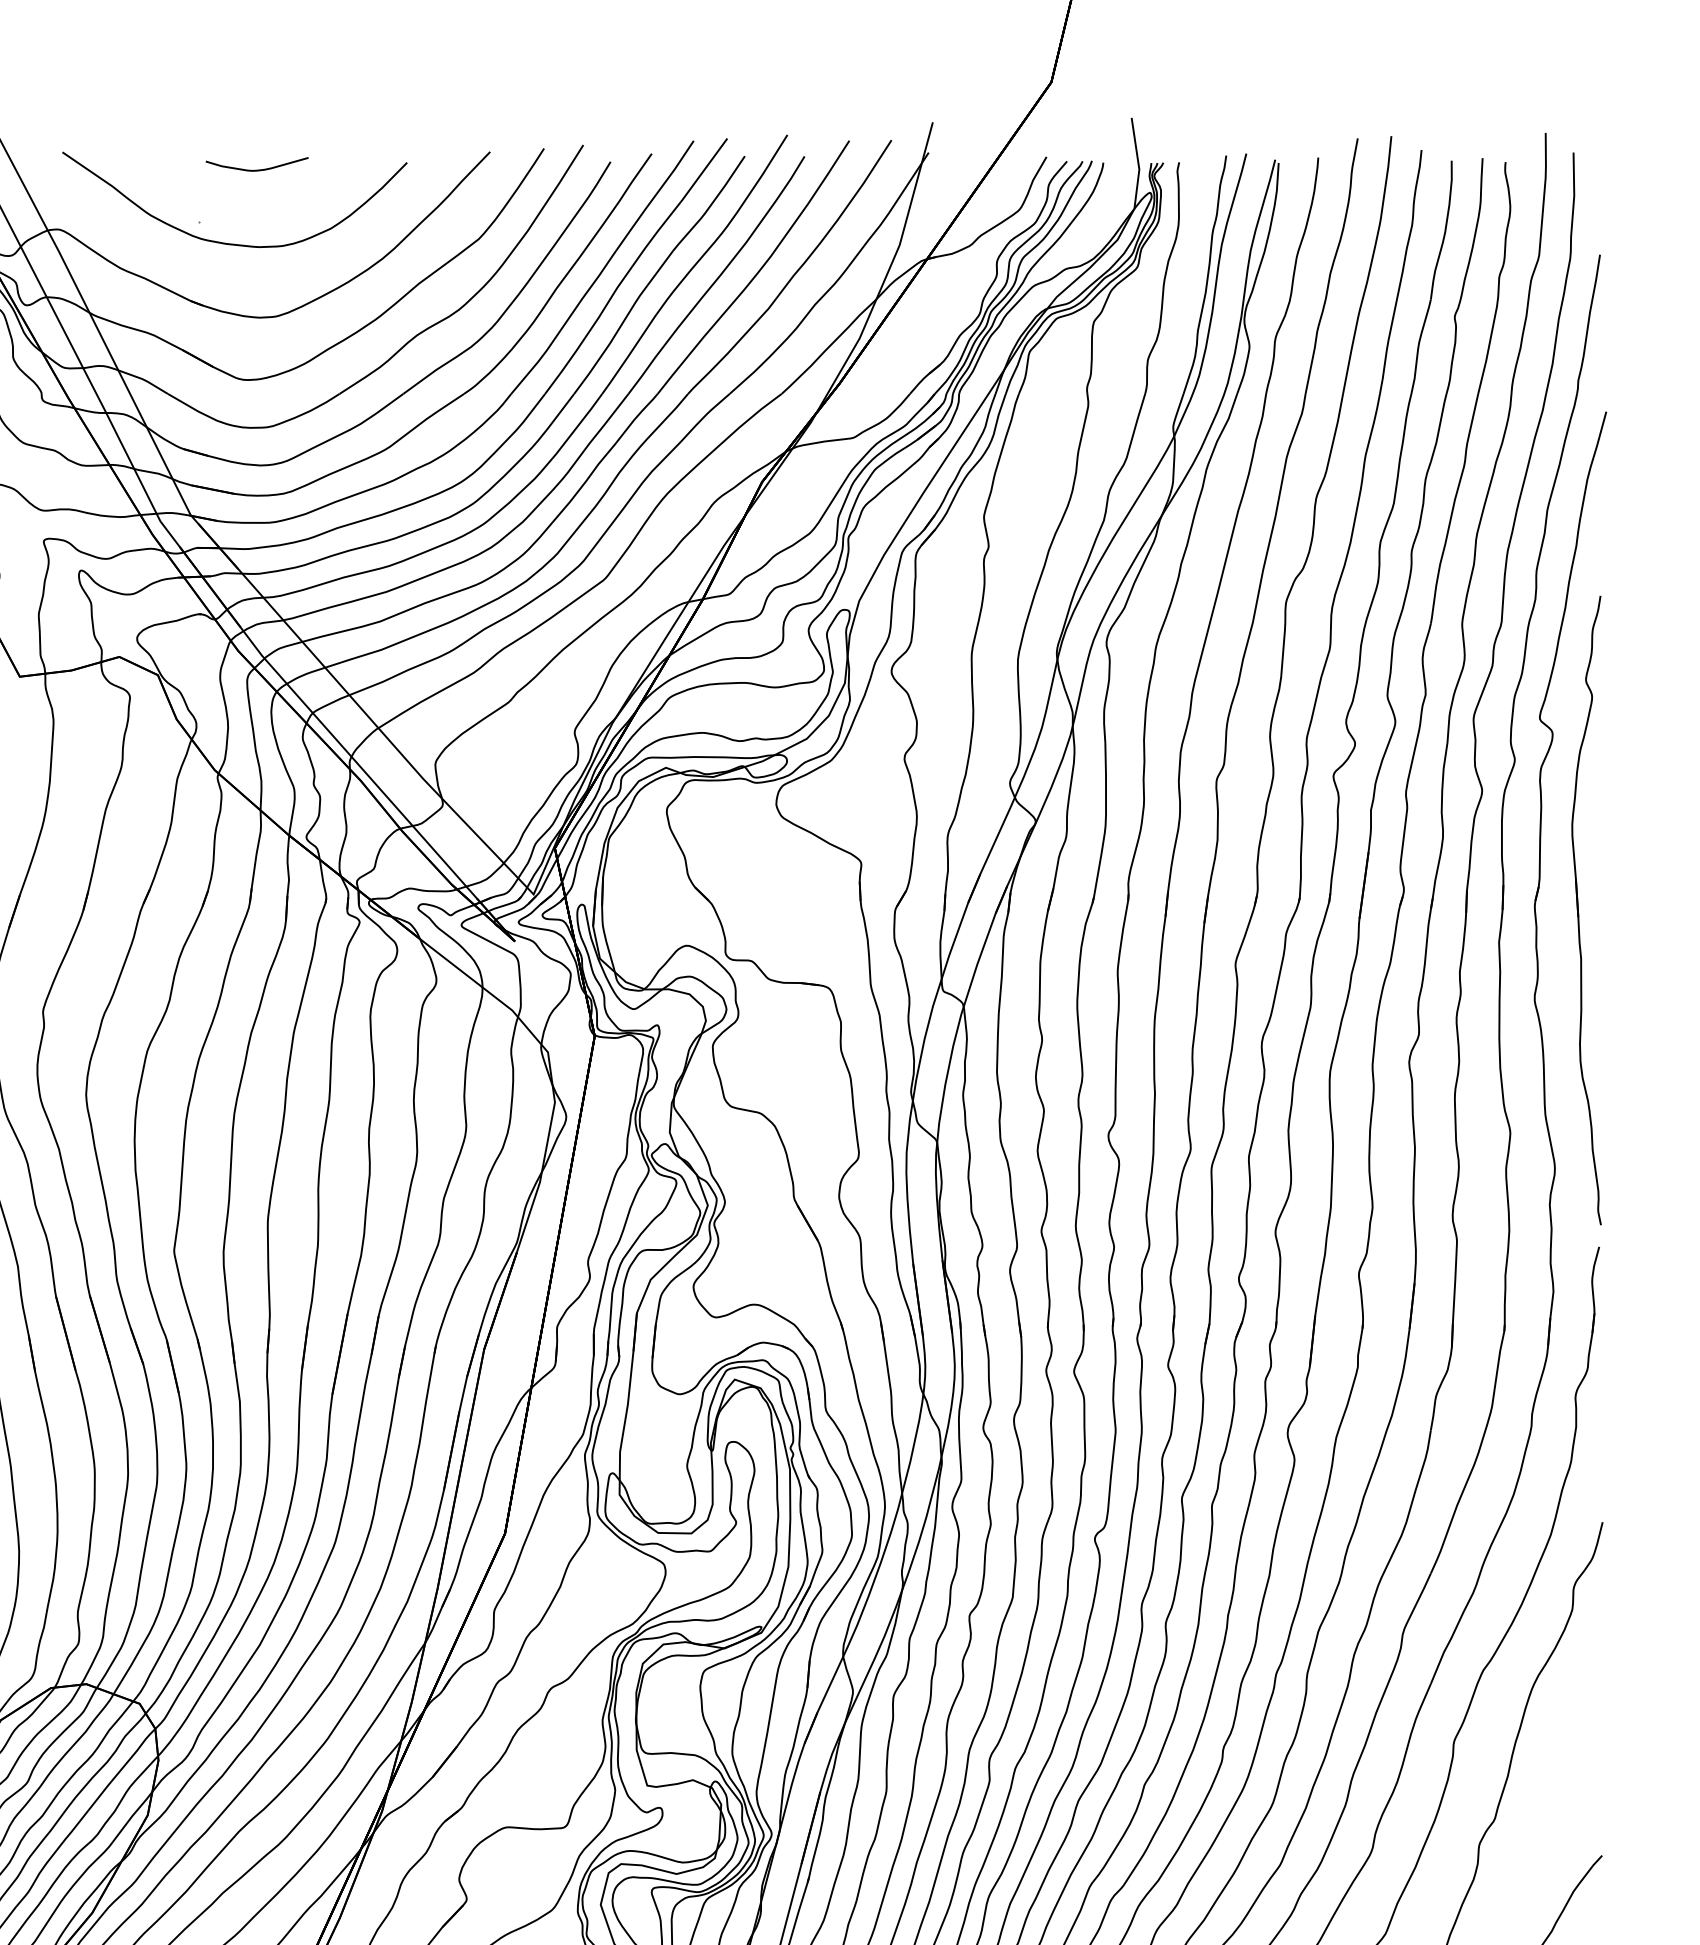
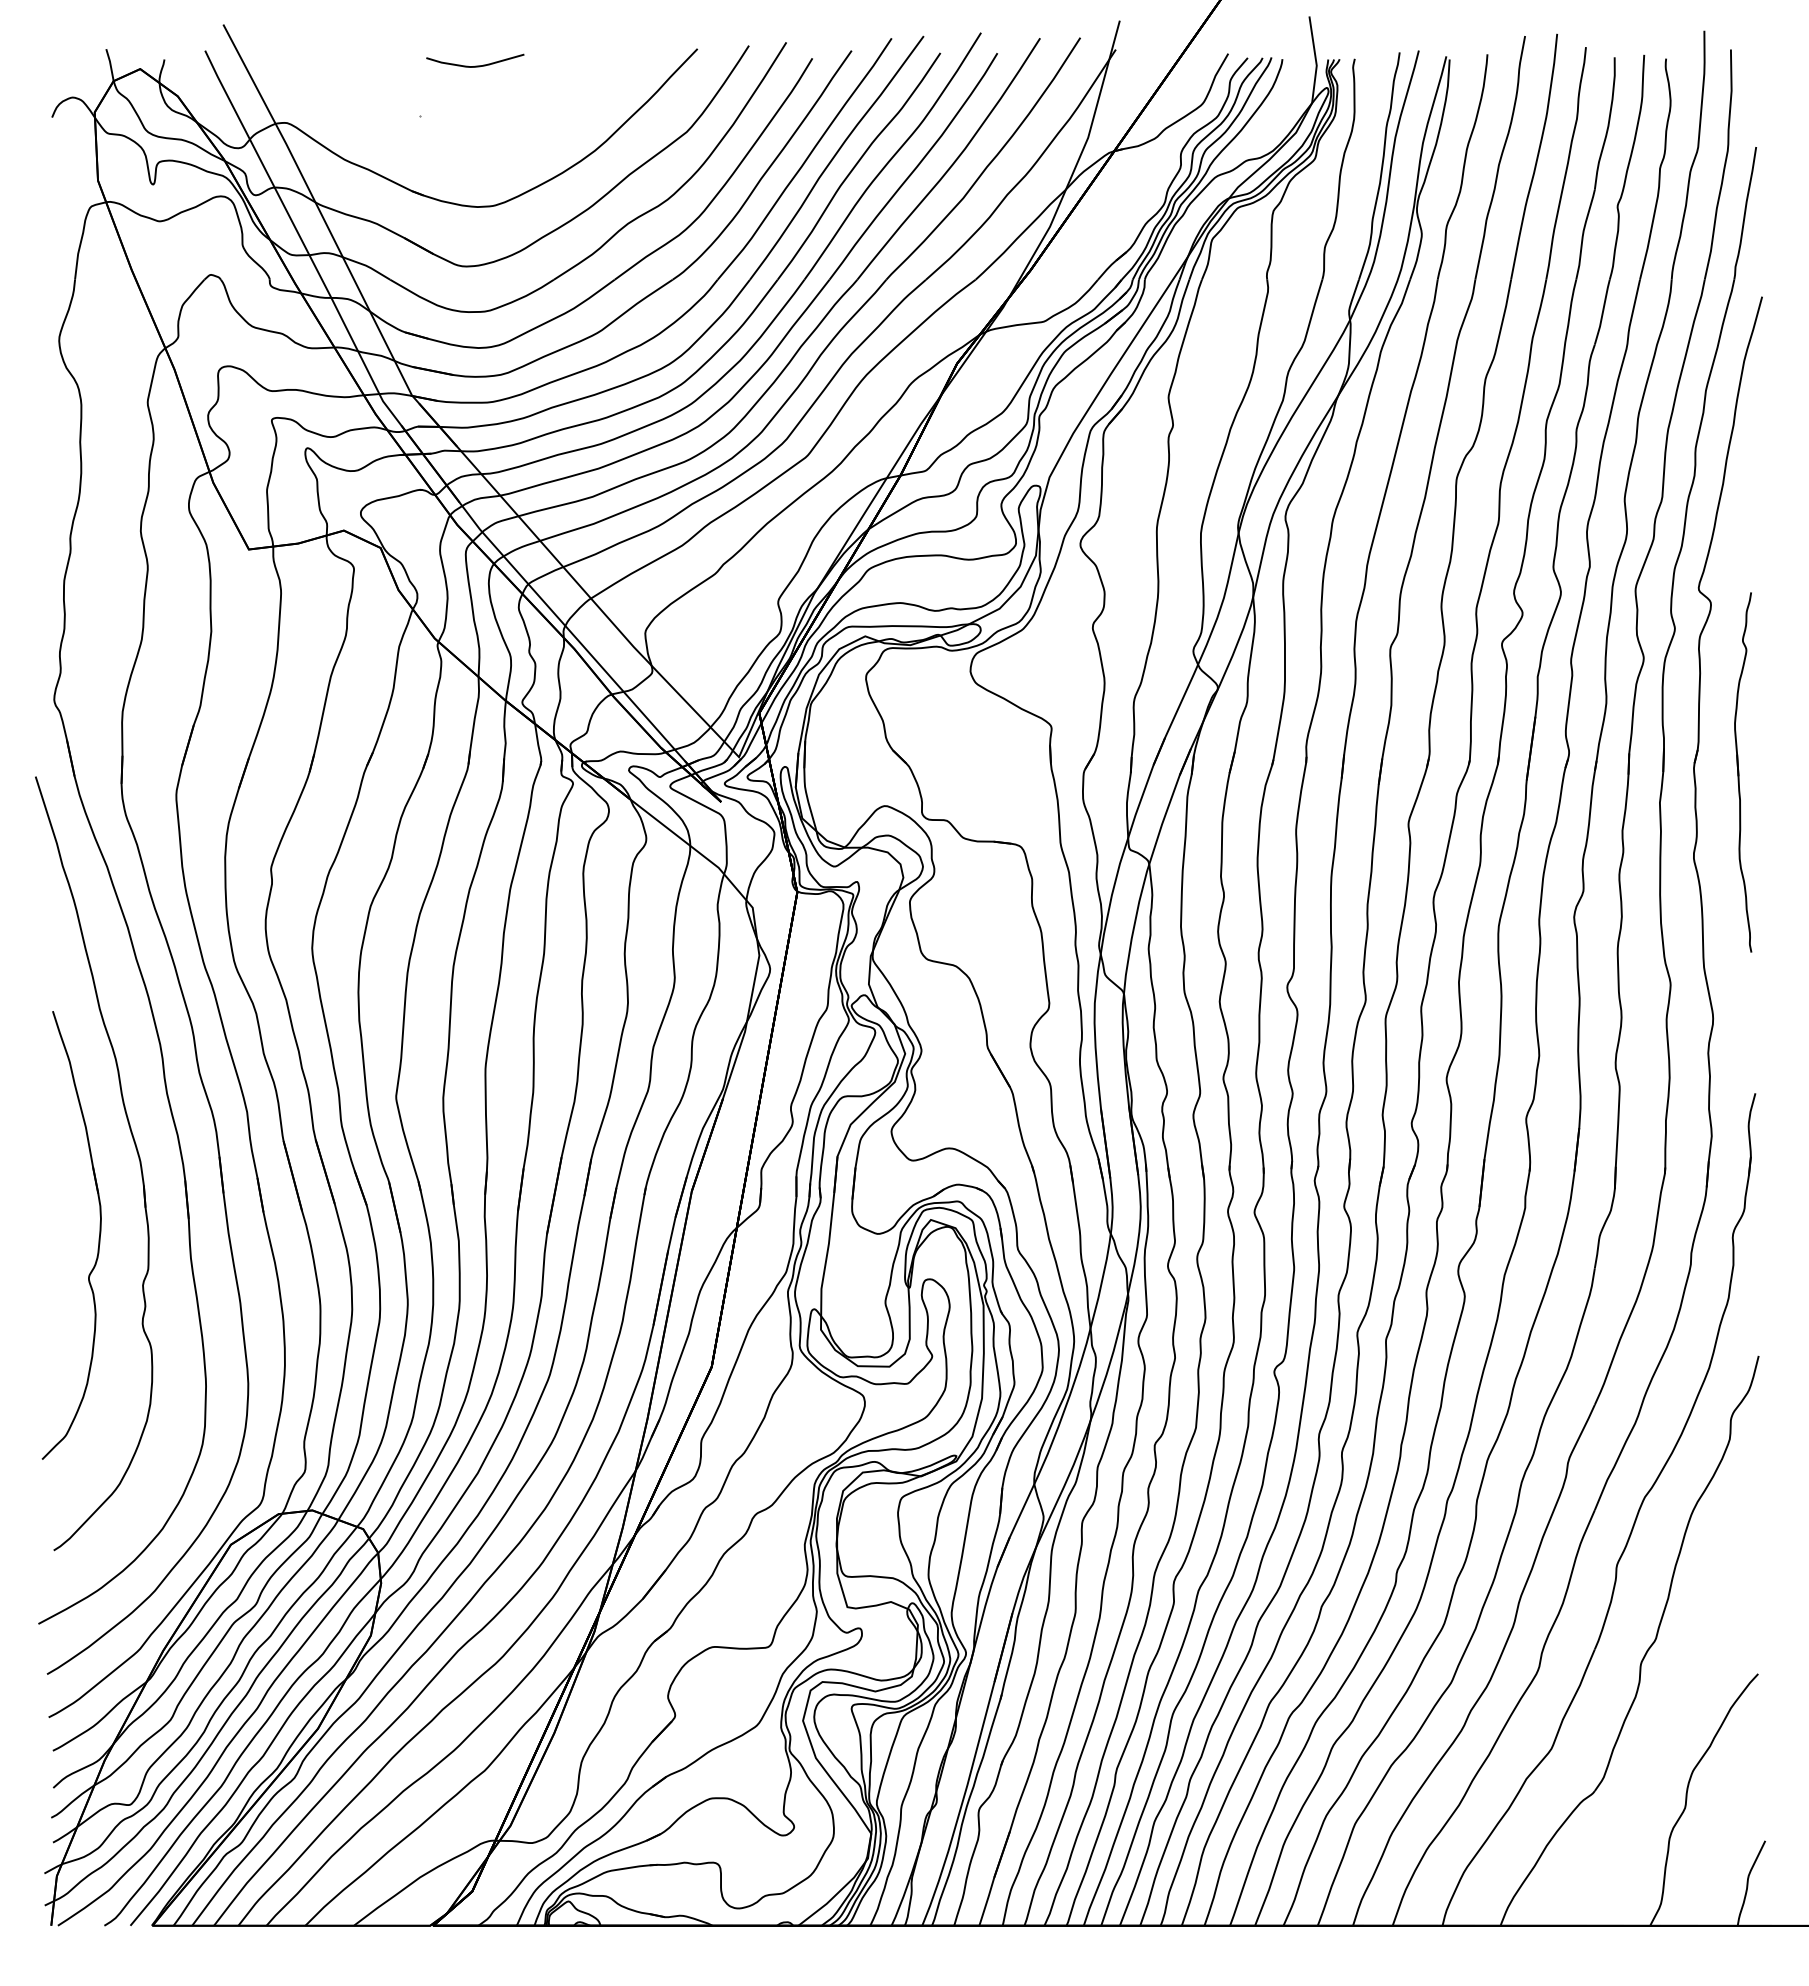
curve: (228, 242) -> (447, 135), removed
part: (1585, 910) -> (1742, 772), size x0.6

